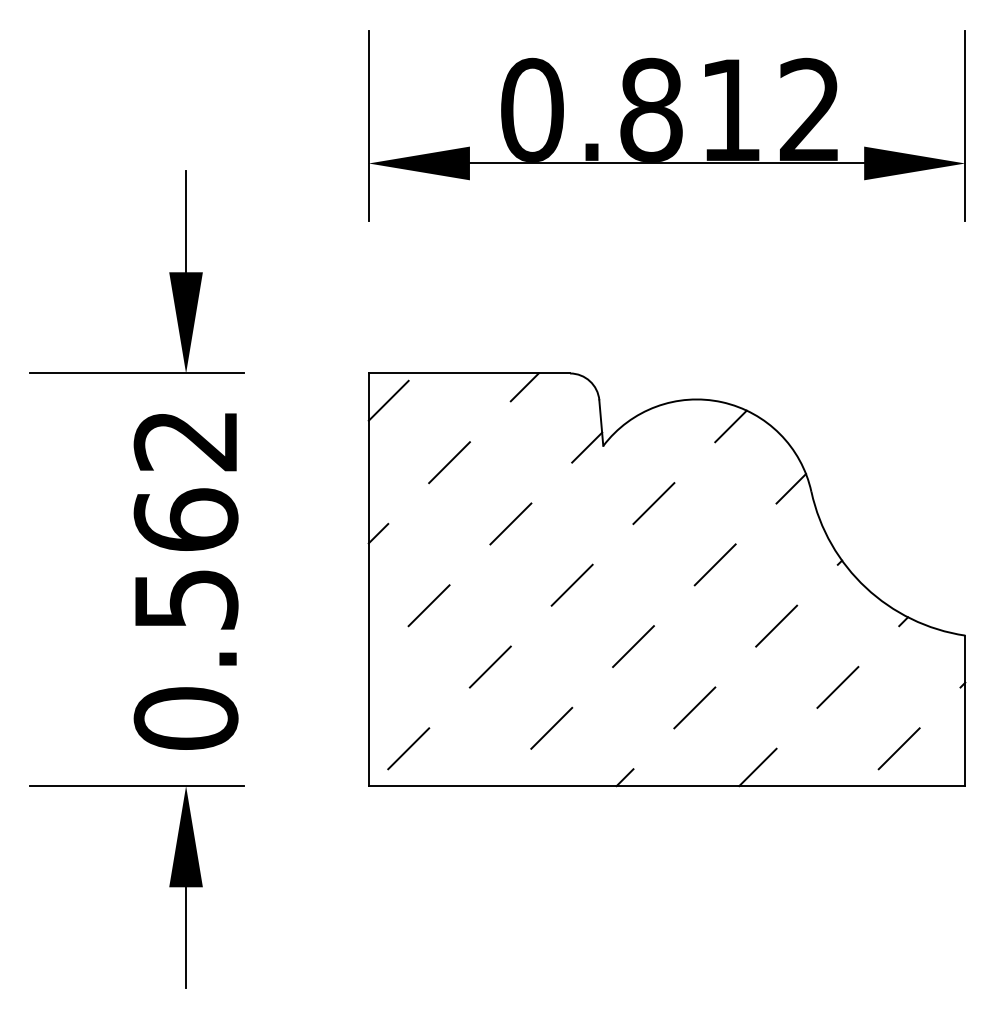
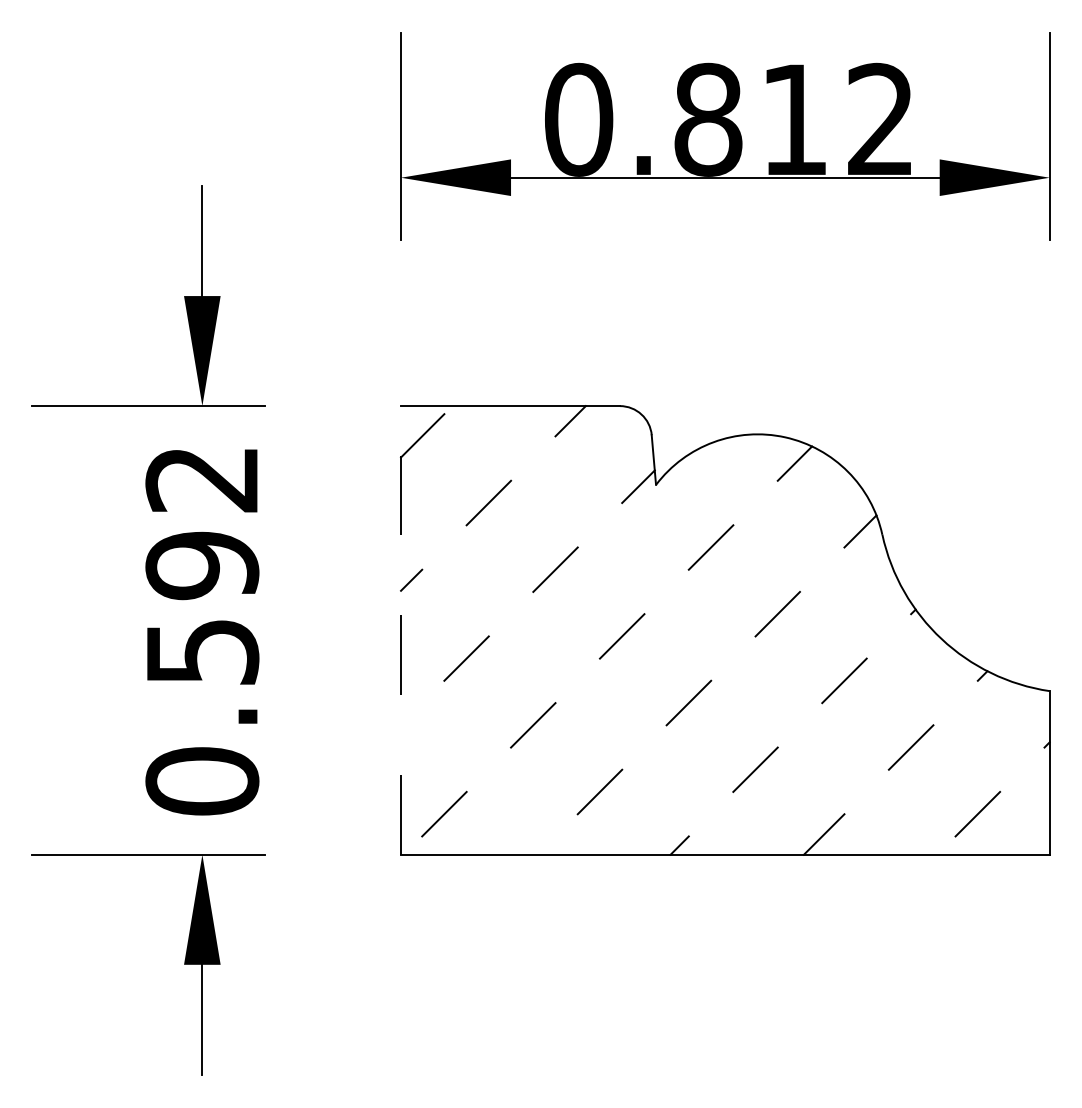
text: (186, 520) -> (202, 565), 0.562 -> 0.592
line: (369, 578) -> (401, 629), solid -> dashed

